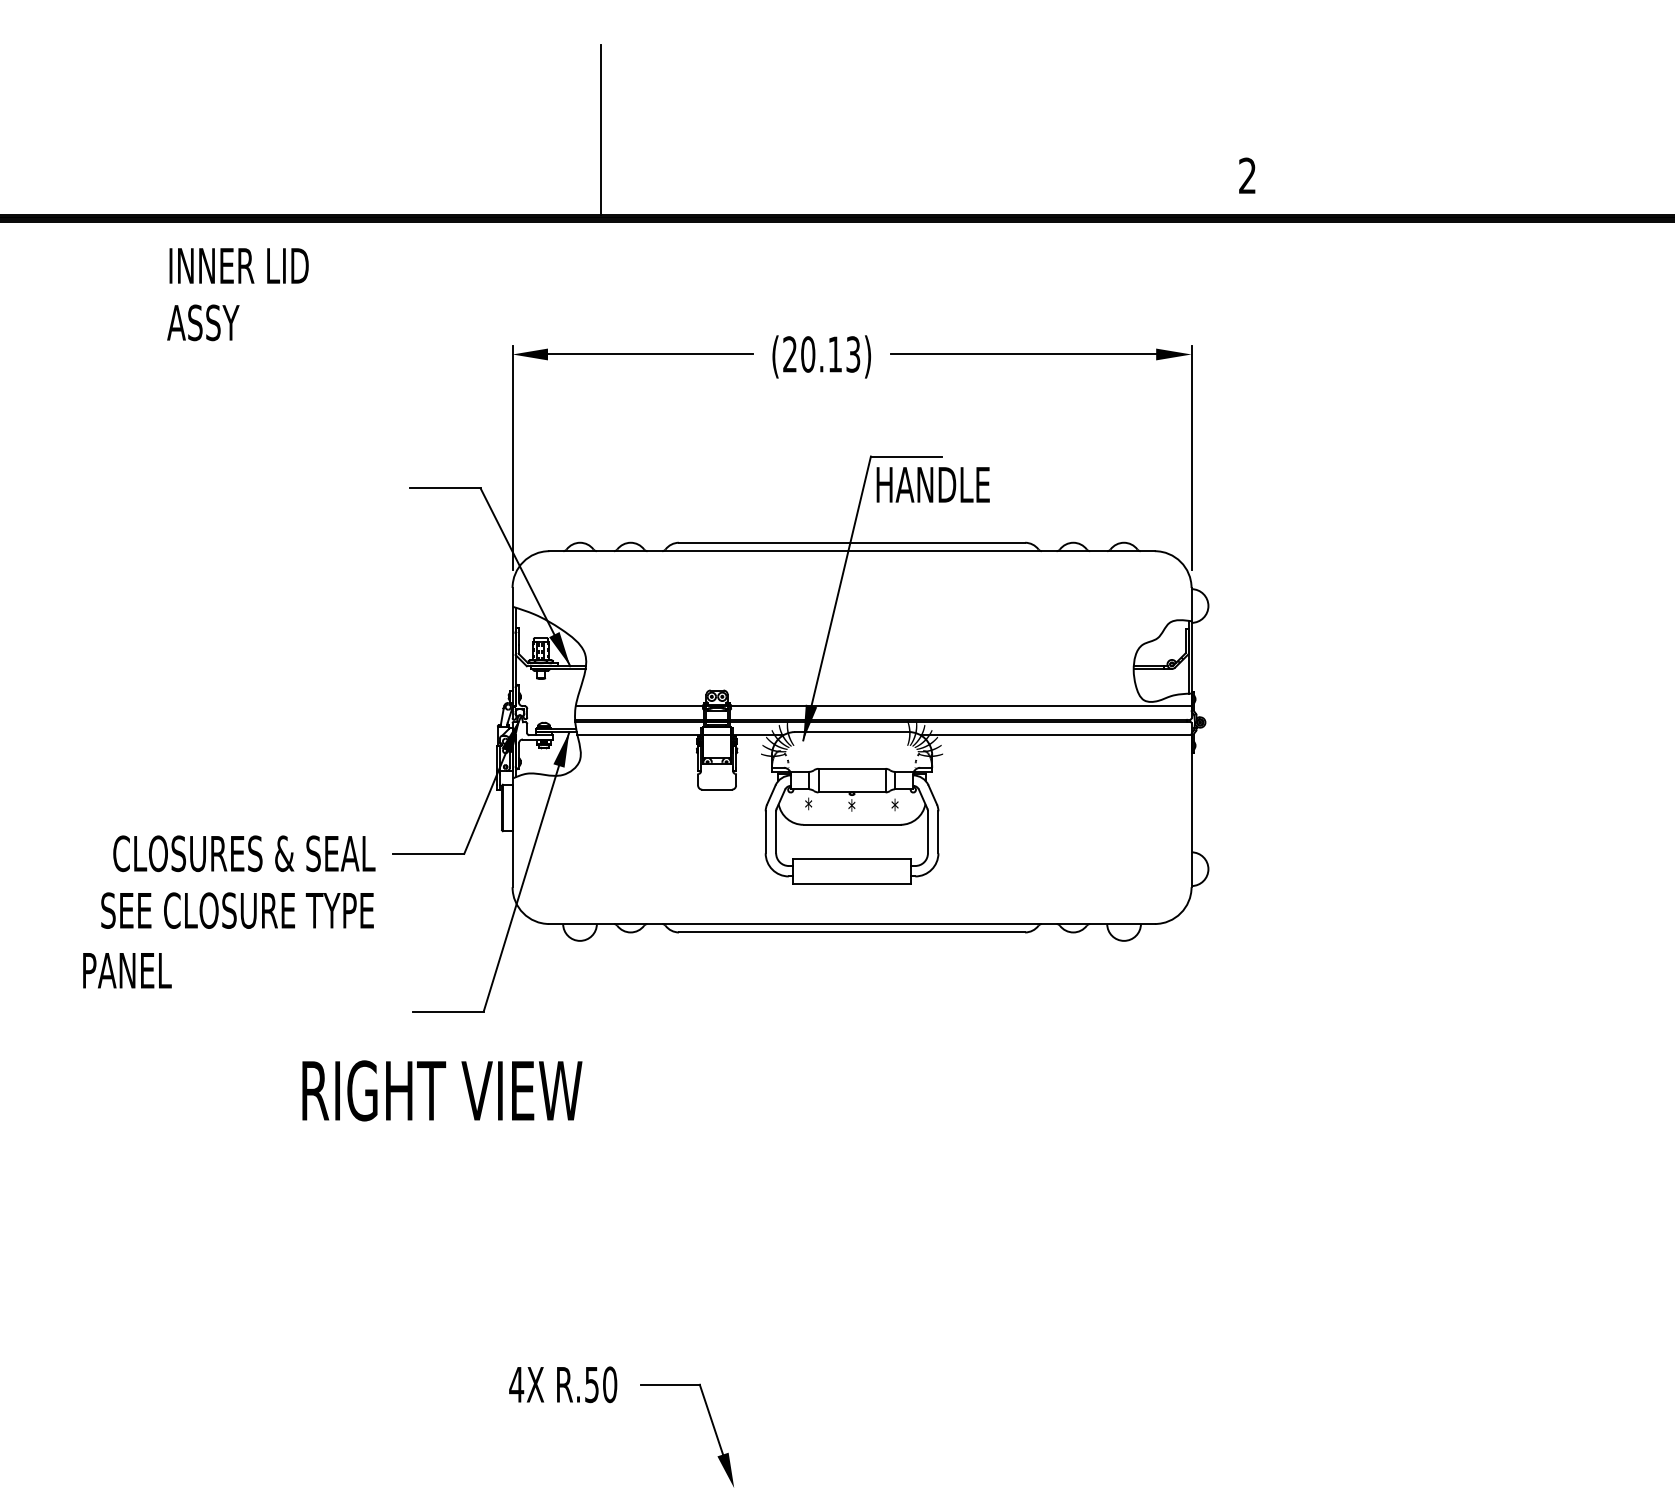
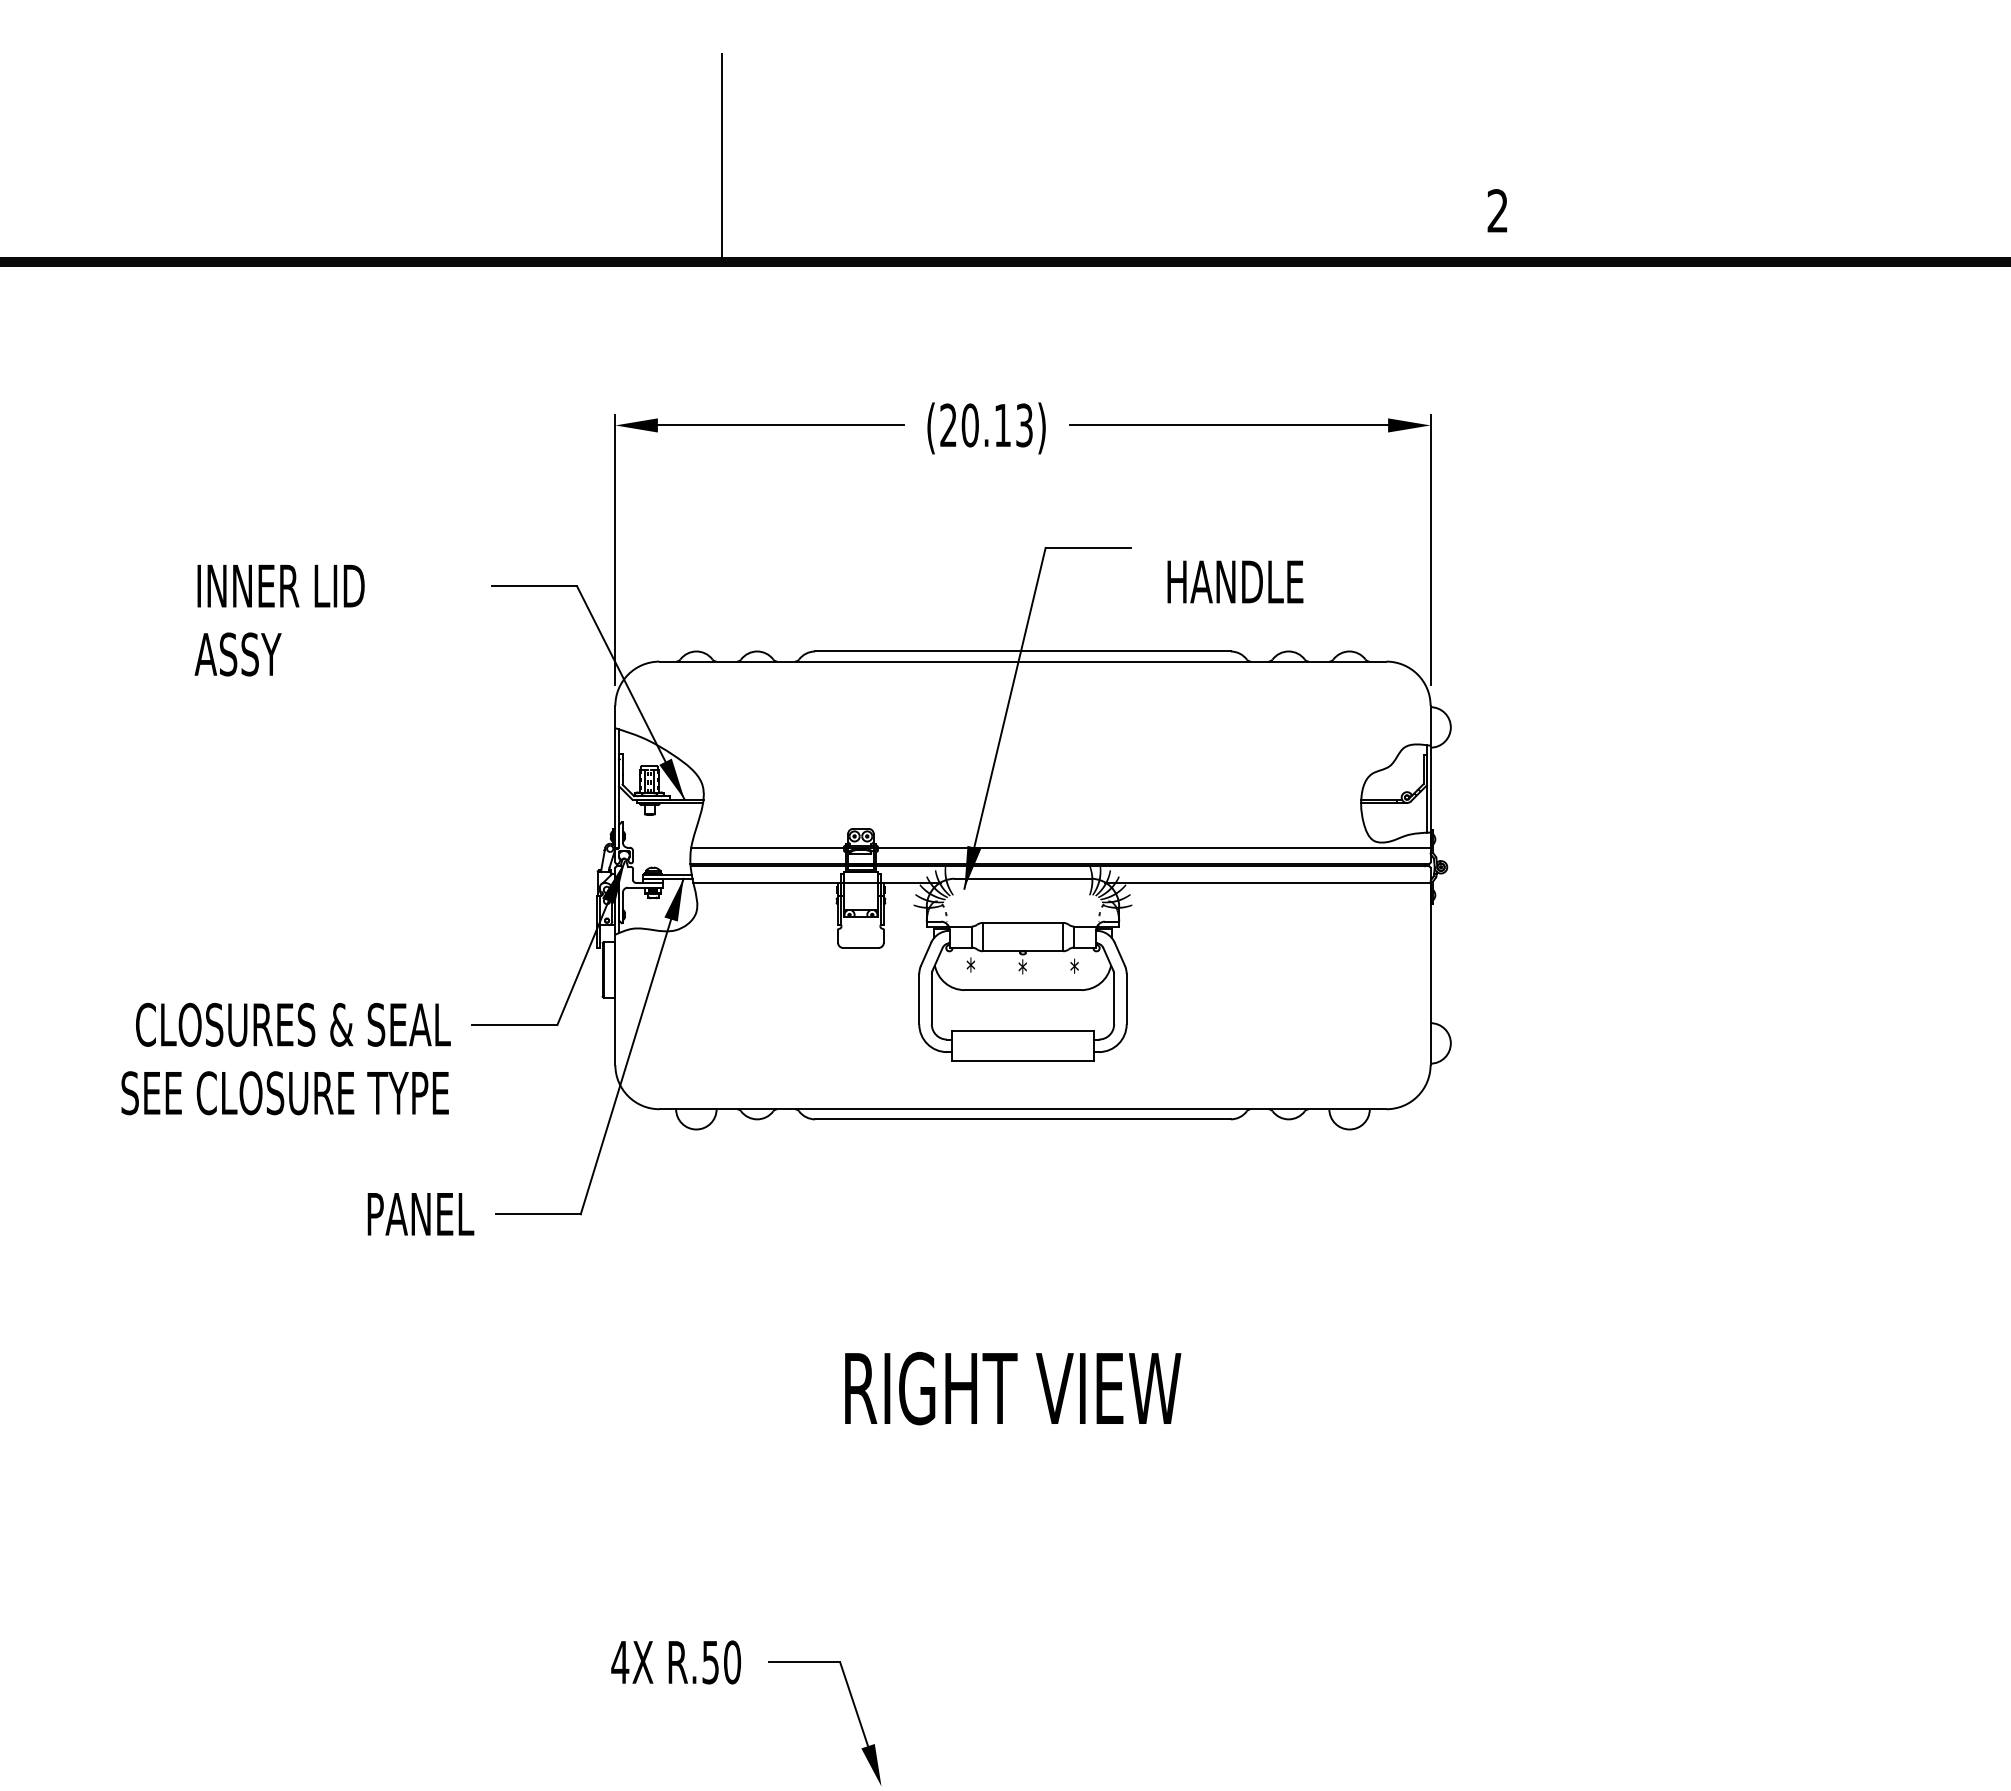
text: (237, 294) -> (279, 620), moved
text: (933, 484) -> (1235, 581), moved
text: (127, 970) -> (420, 1214), moved
text: (442, 1090) -> (1013, 1388), moved

